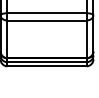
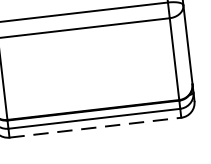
line: (47, 66) -> (96, 127), solid -> dashed

